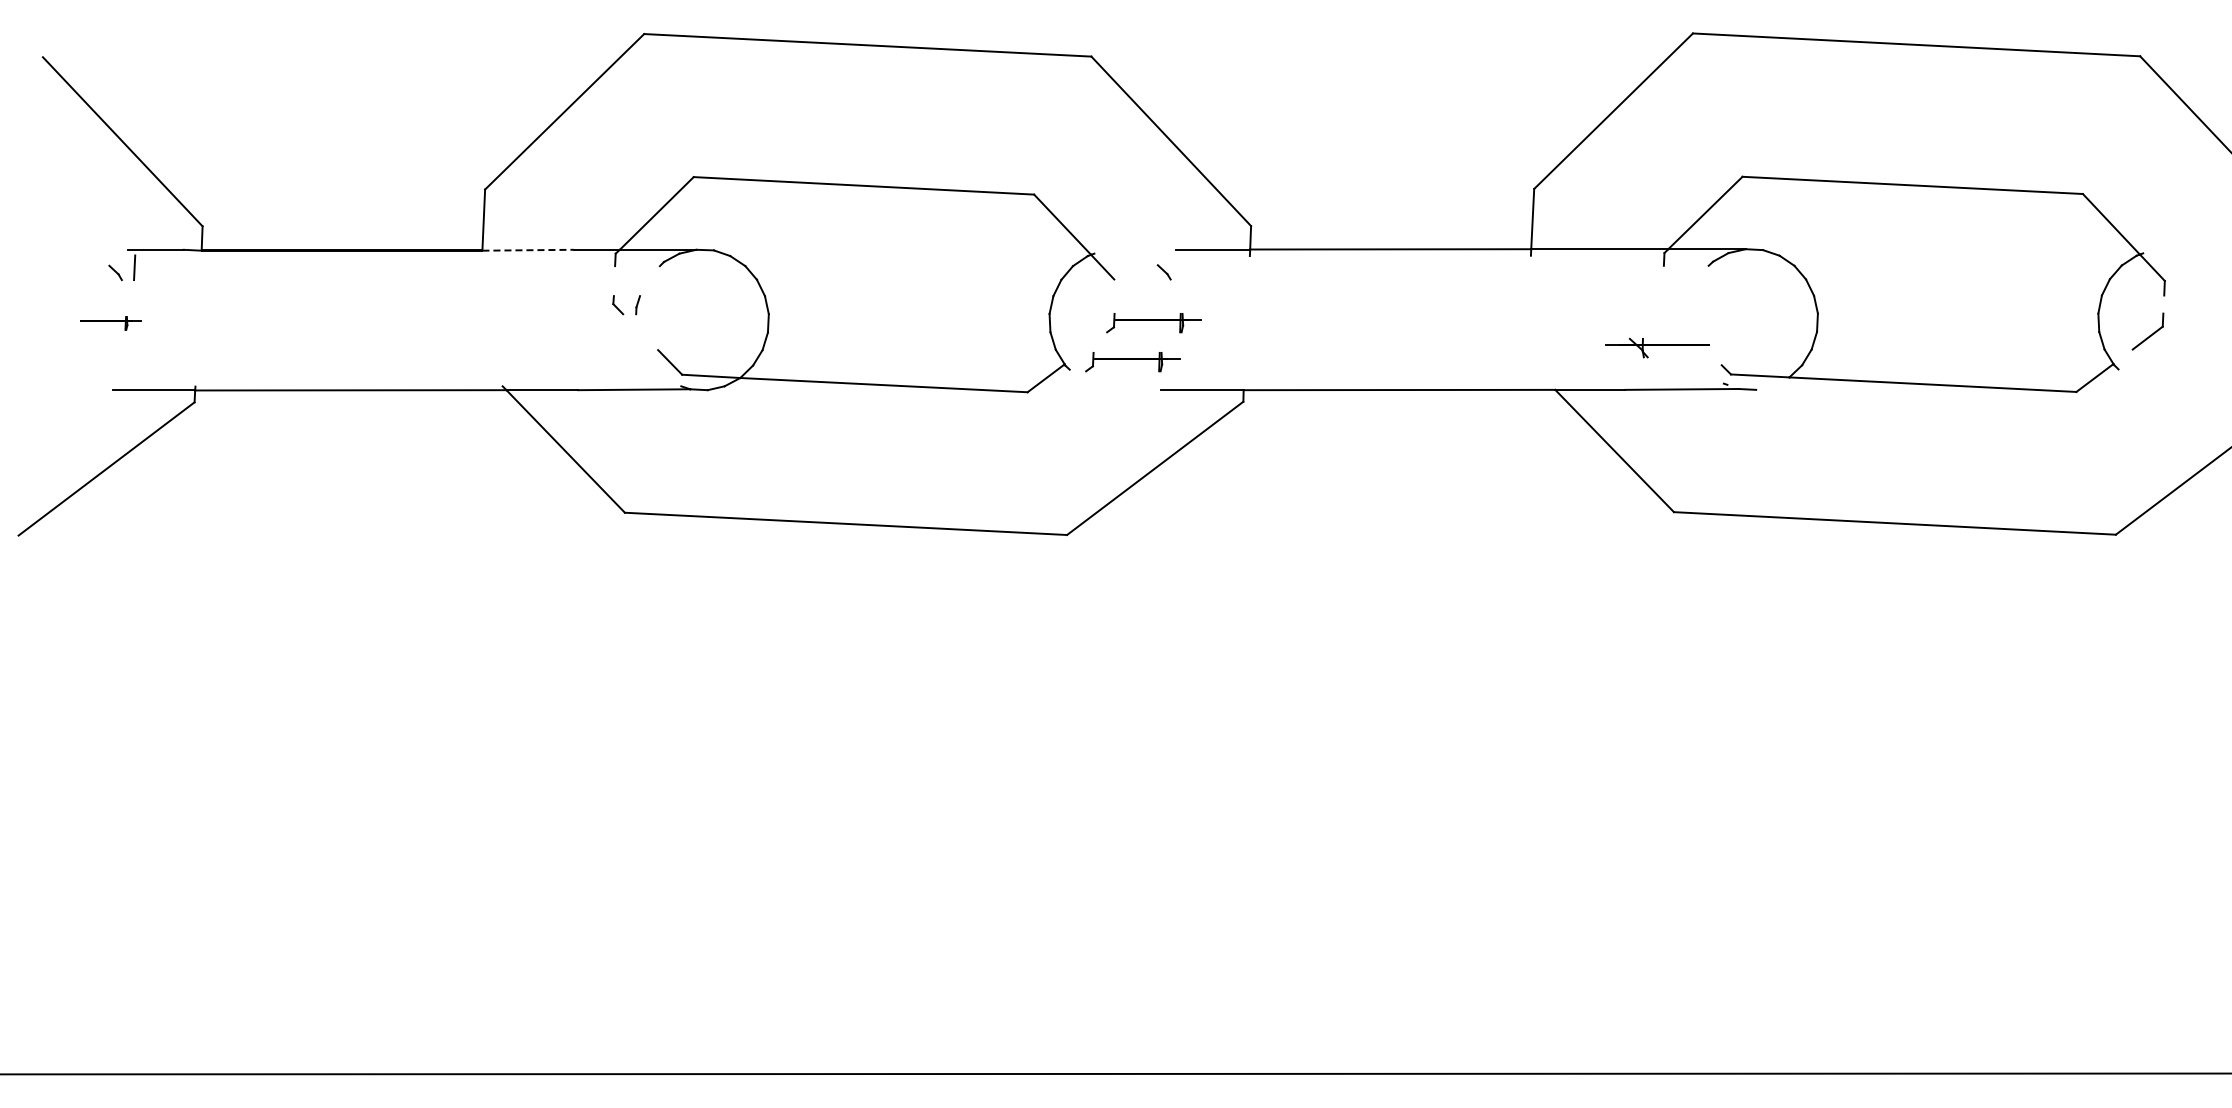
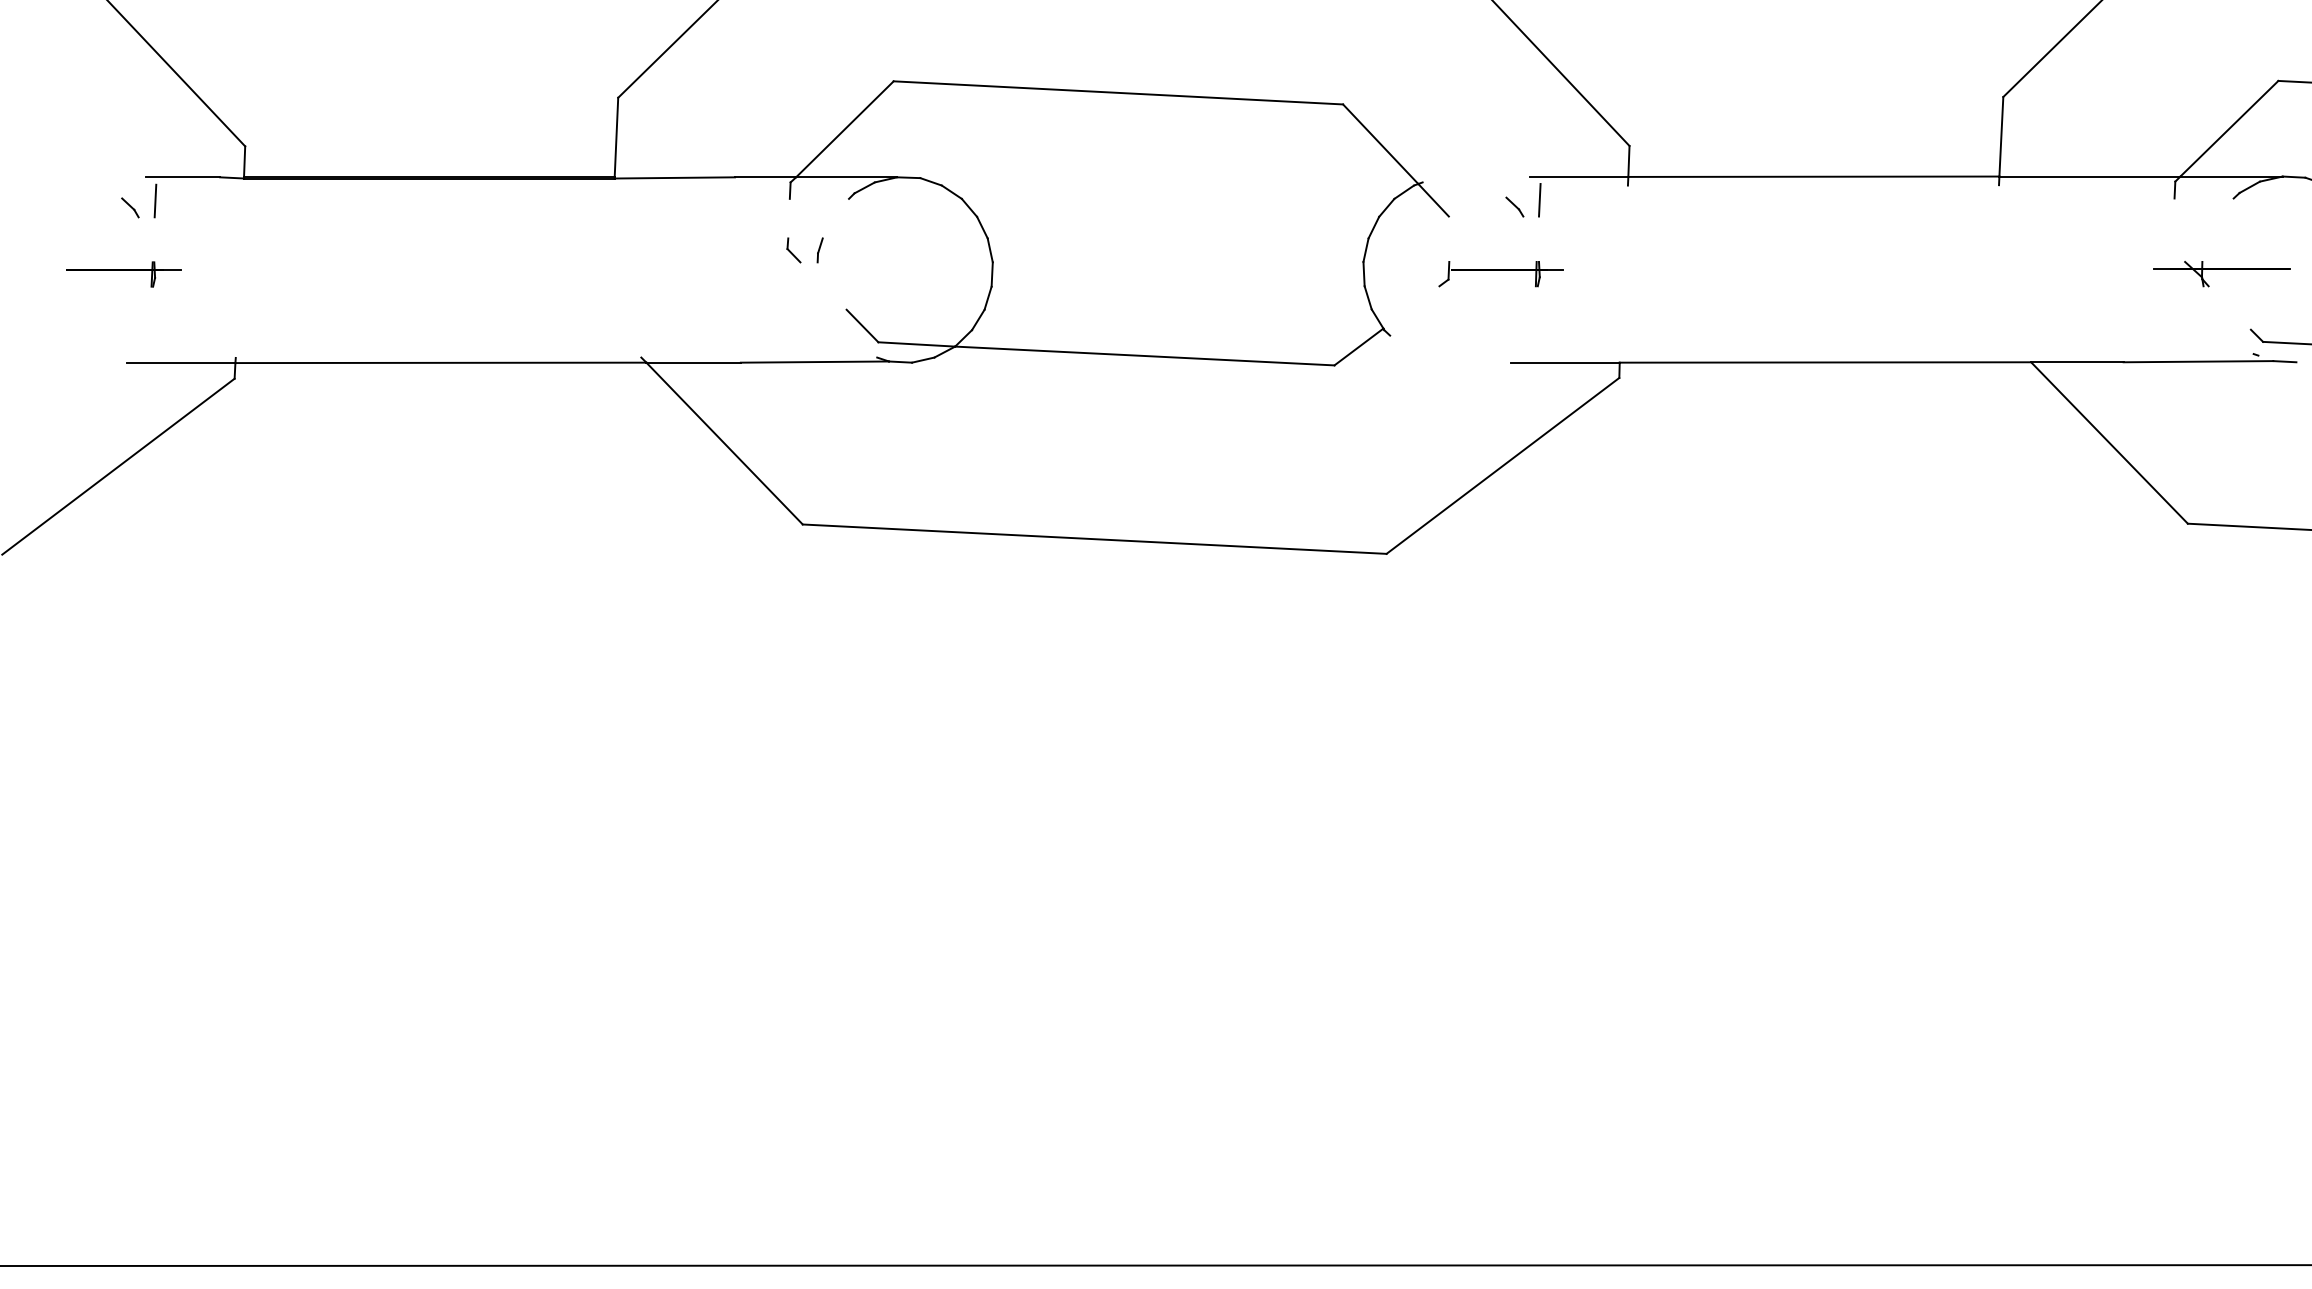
line: (528, 250) -> (675, 178), dashed -> solid
line: (1182, 266) -> (1538, 199), added
part: (110, 323) -> (123, 274), size x1.43
part: (1657, 347) -> (2221, 273), moved
part: (1132, 362) -> (1472, 326), removed

